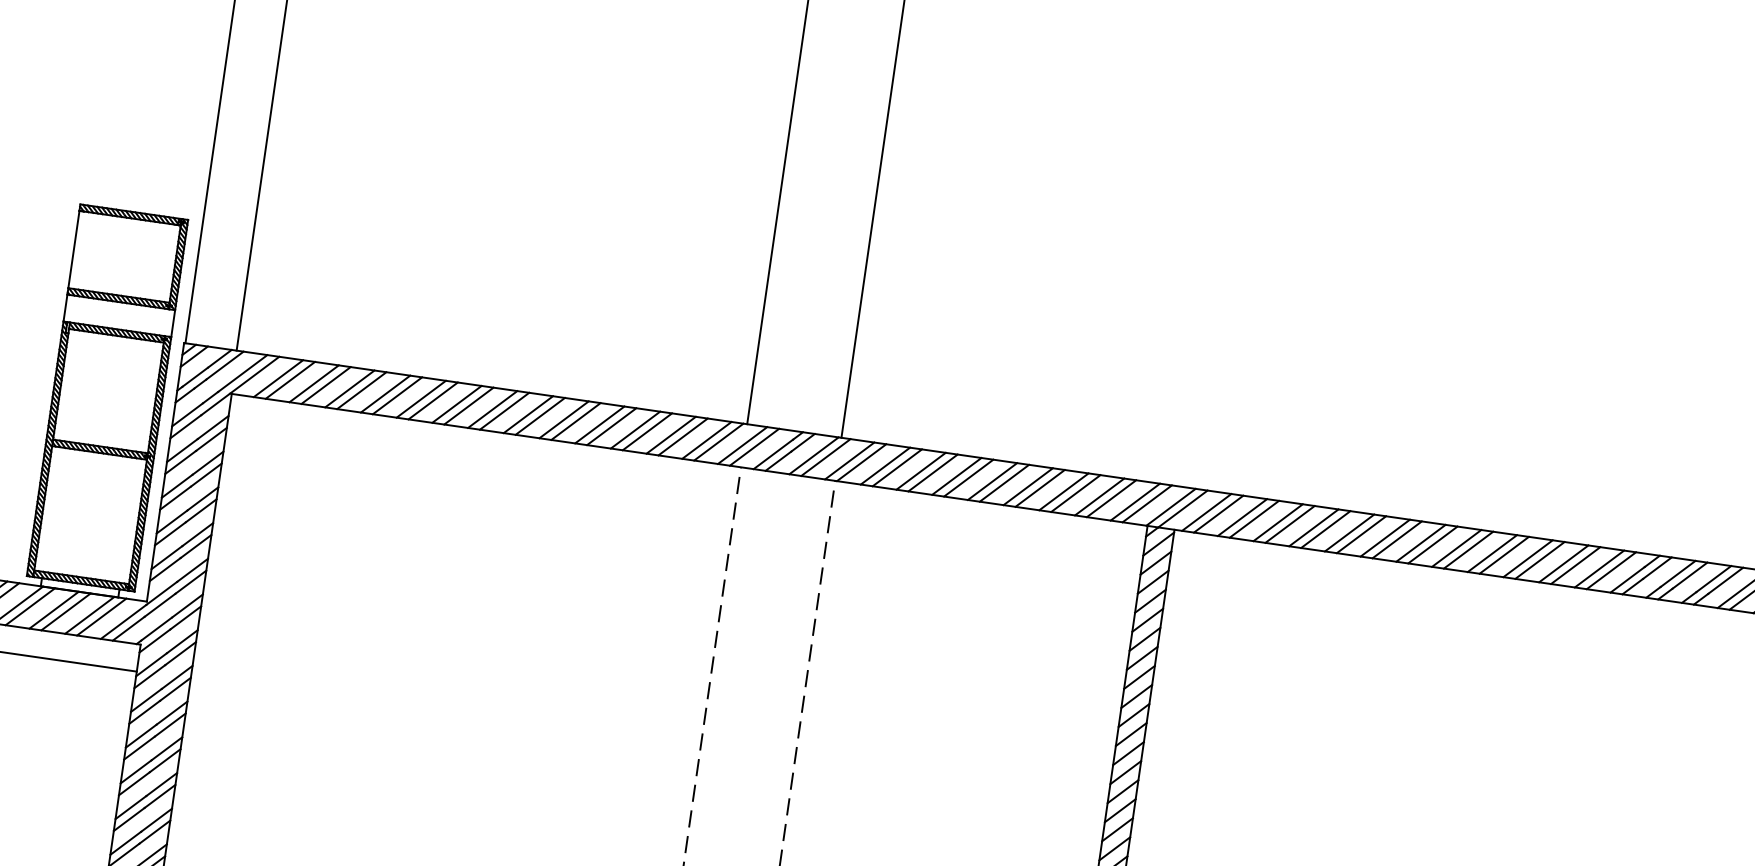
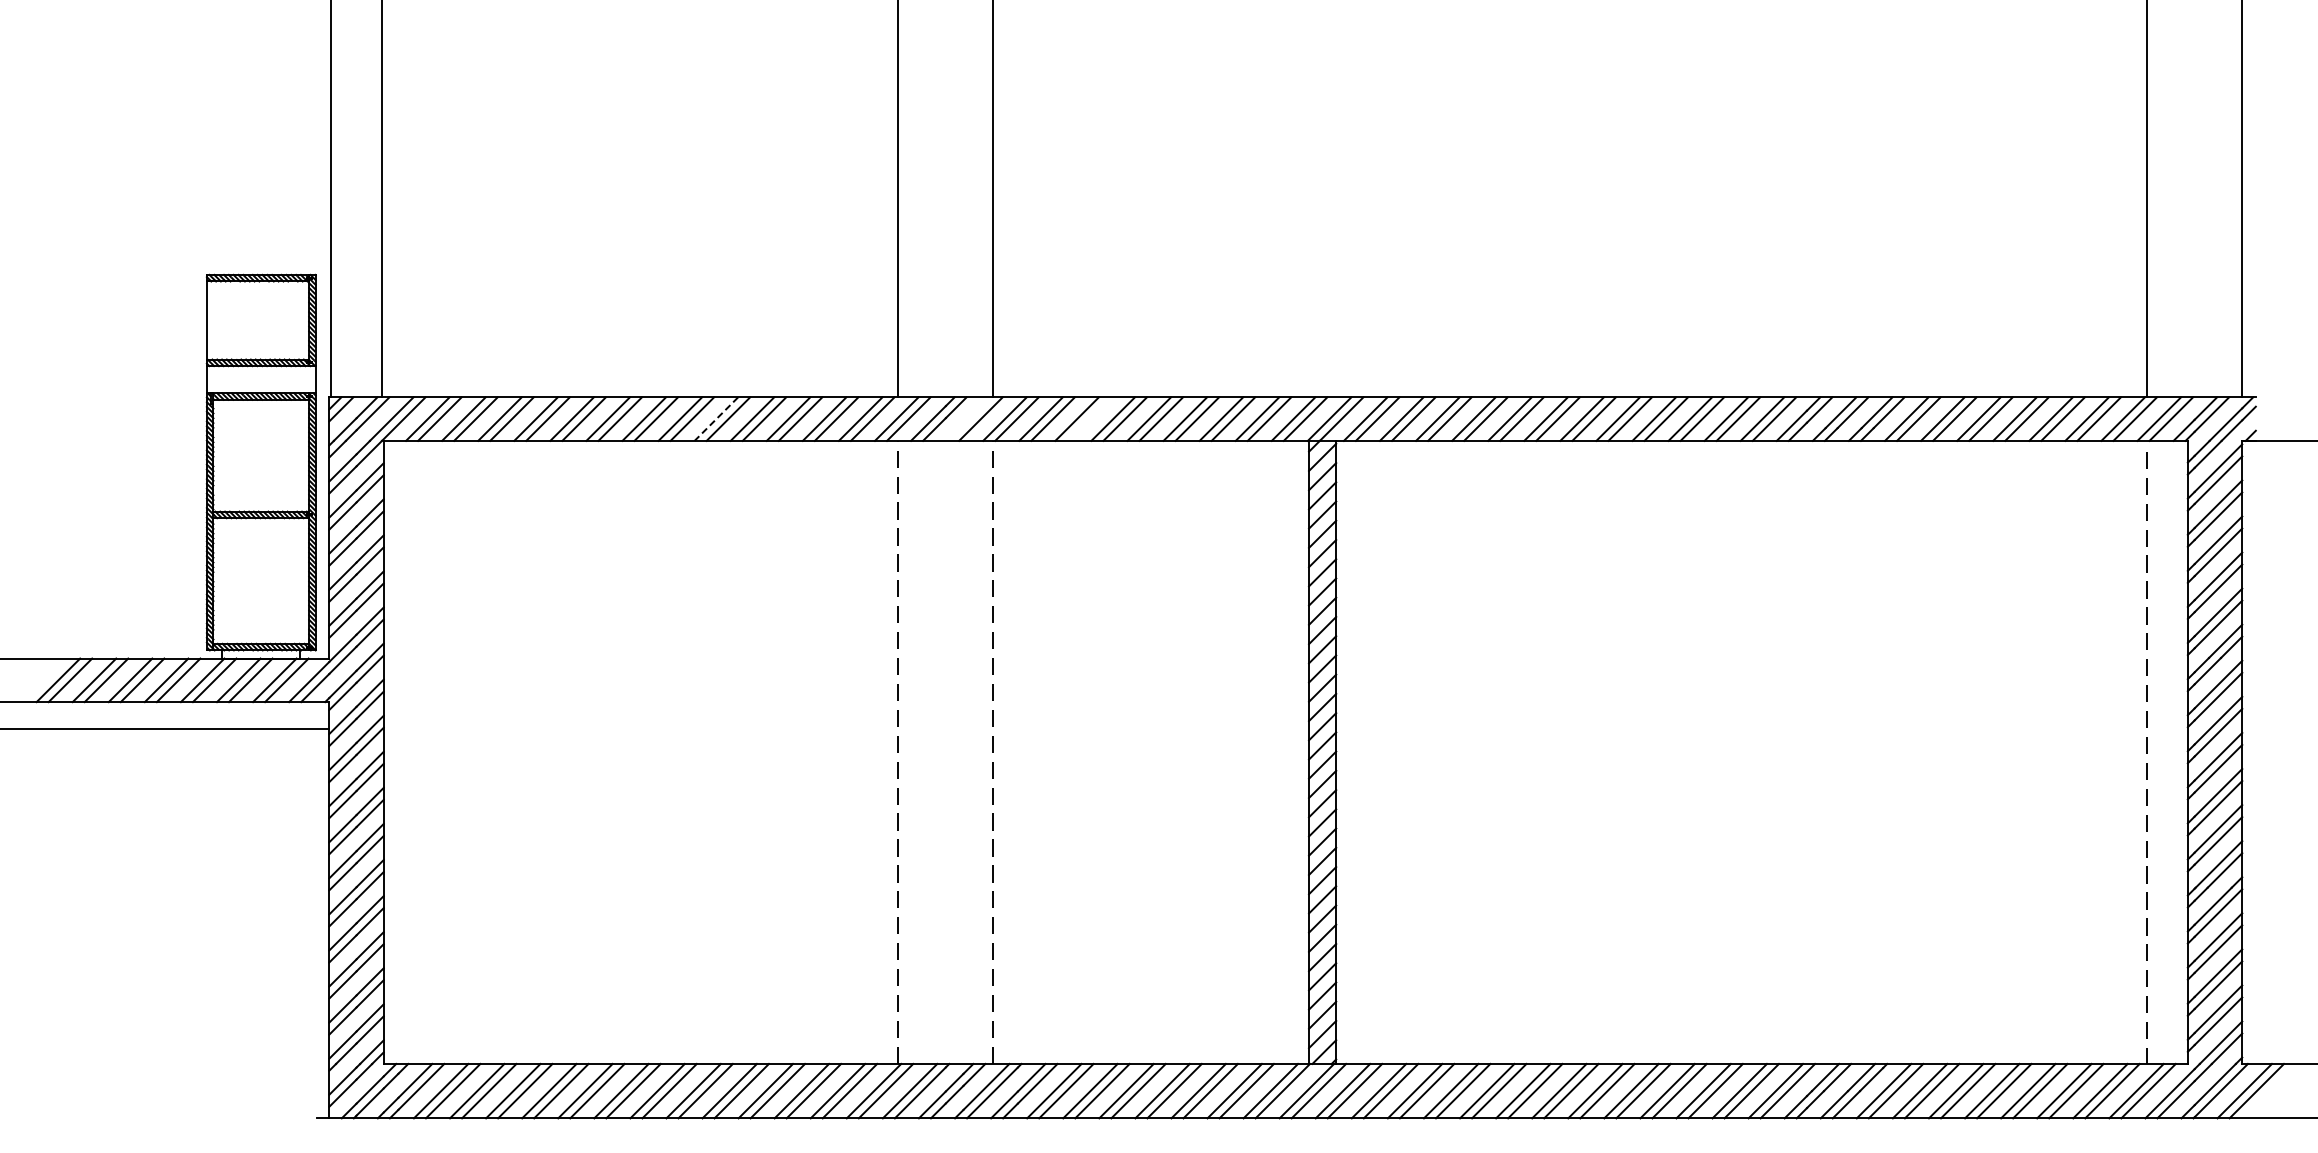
line: (564, 420) -> (716, 419), solid -> dashed
line: (813, 455) -> (968, 418), removed
line: (932, 472) -> (1088, 418), removed

